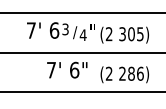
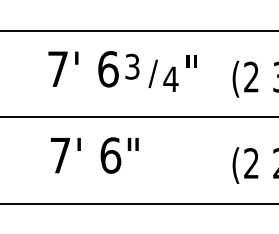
text: (60, 31) -> (121, 71), moved
text: (67, 69) -> (95, 154), moved

